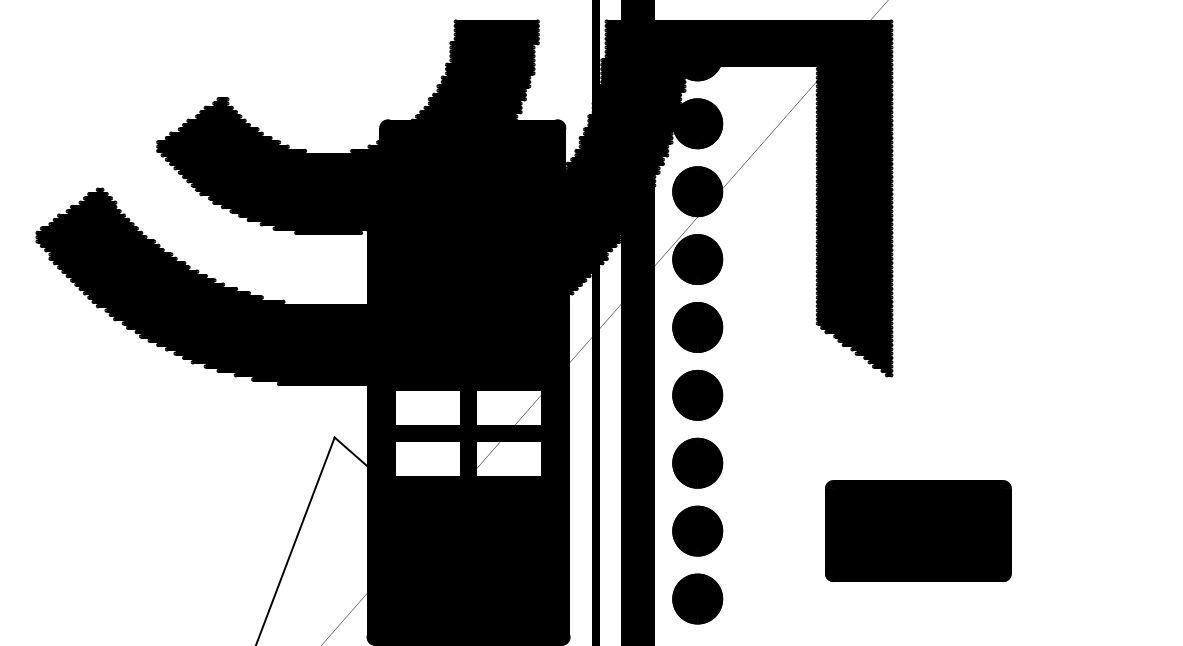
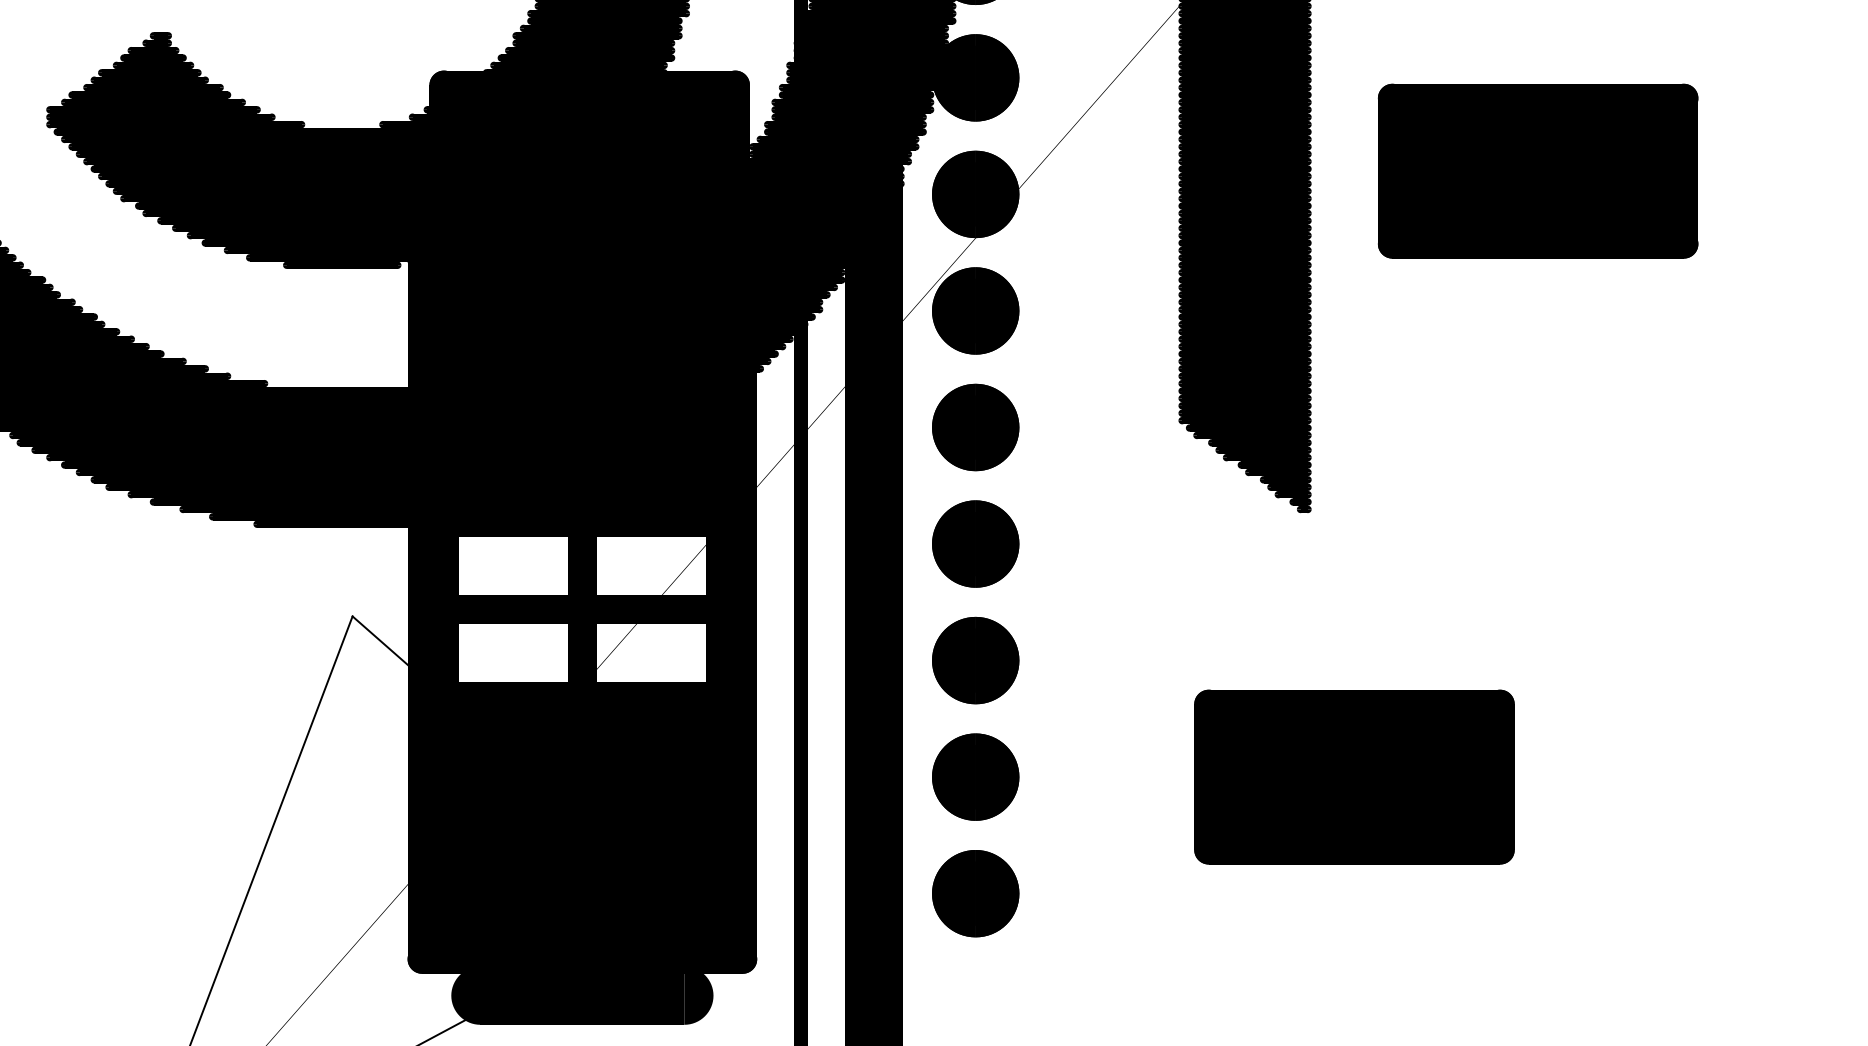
part: (1025, 178) -> (1538, 171), added

